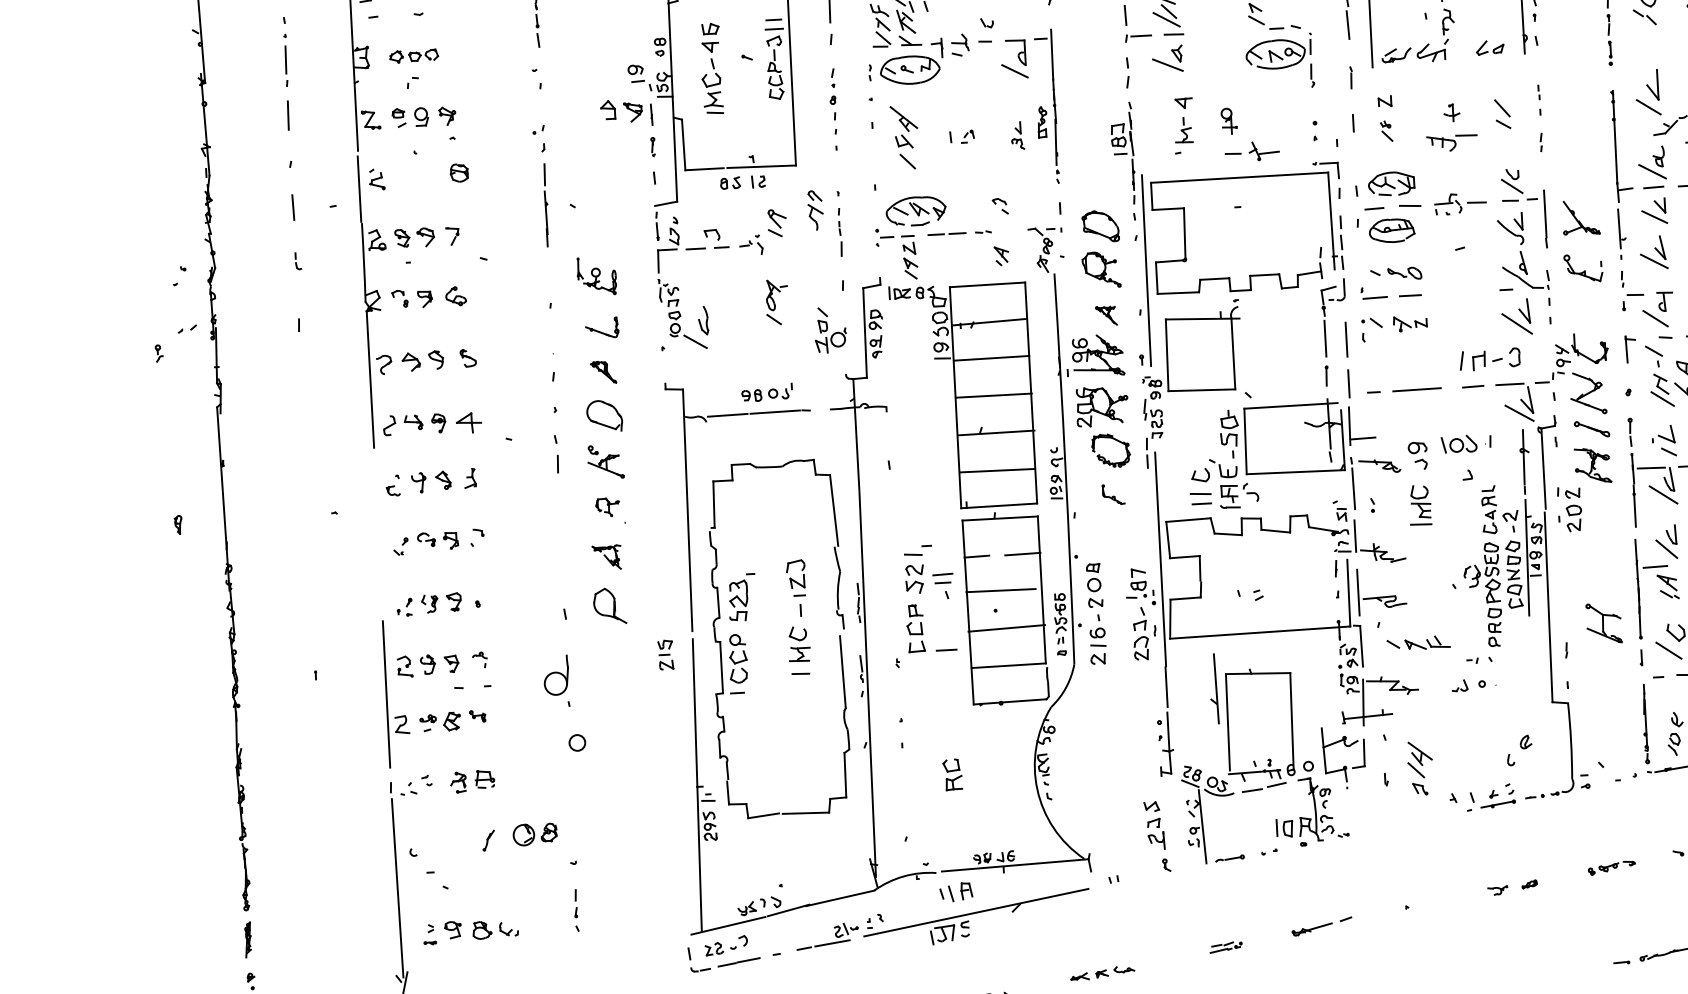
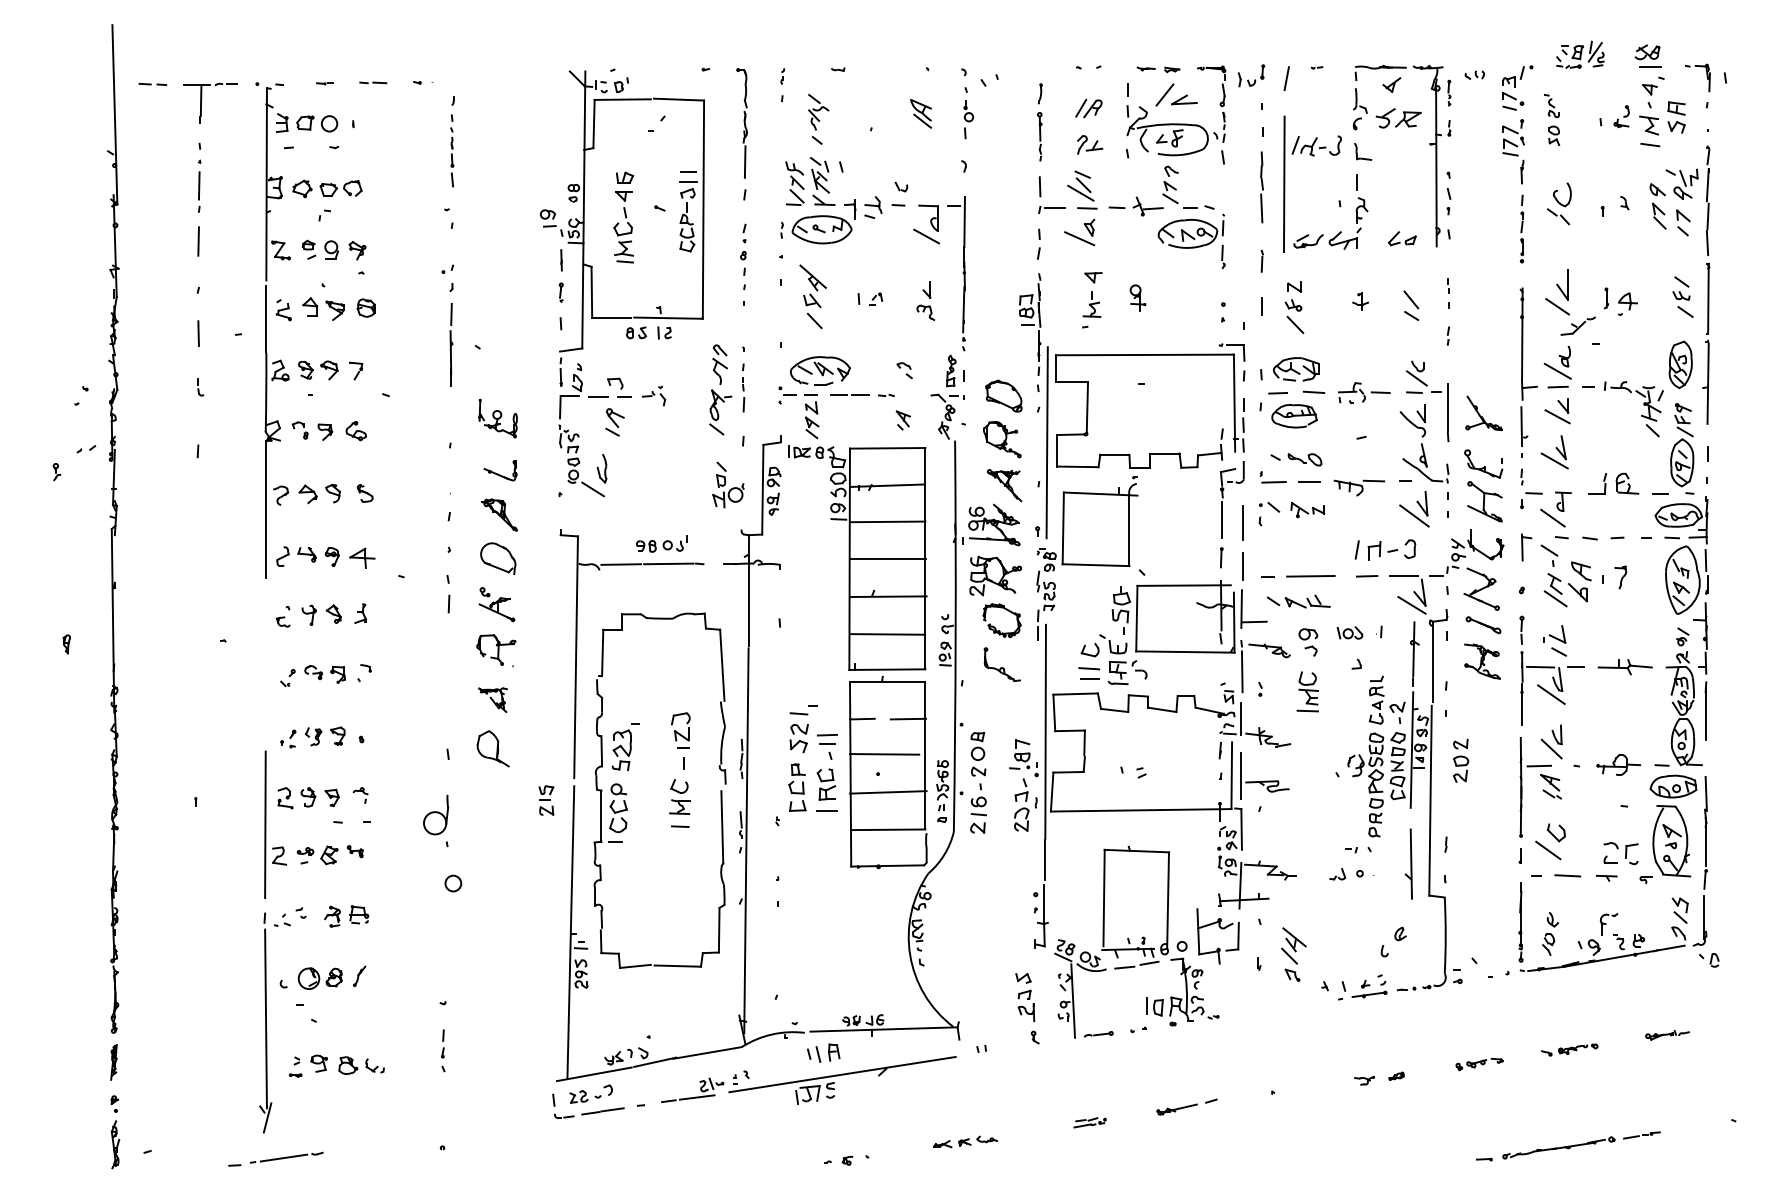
part: (414, 55) -> (327, 188), size x1.43
part: (621, 110) -> (323, 308), moved
part: (1042, 122) -> (951, 371), moved
part: (1386, 131) -> (1294, 316), size x1.67
part: (1017, 136) -> (925, 301), size x1.43
part: (1452, 142) -> (1359, 487), moved
part: (1251, 151) -> (1135, 206), moved
part: (776, 223) -> (614, 422), moved
part: (776, 302) -> (720, 412), moved
part: (1106, 315) -> (1004, 485), size x1.67
part: (603, 371) -> (499, 514), size x1.43
part: (1458, 443) -> (1349, 632), size x0.71
part: (1112, 494) -> (1001, 664), size x1.67
part: (607, 506) -> (496, 649), size x1.67
part: (1574, 509) -> (1461, 760), moved
part: (1603, 623) -> (1484, 501), moved
part: (1418, 643) -> (1298, 601), moved
part: (1213, 688) -> (1408, 863), moved
part: (952, 774) -> (826, 784), moved
part: (534, 834) -> (319, 978), moved

